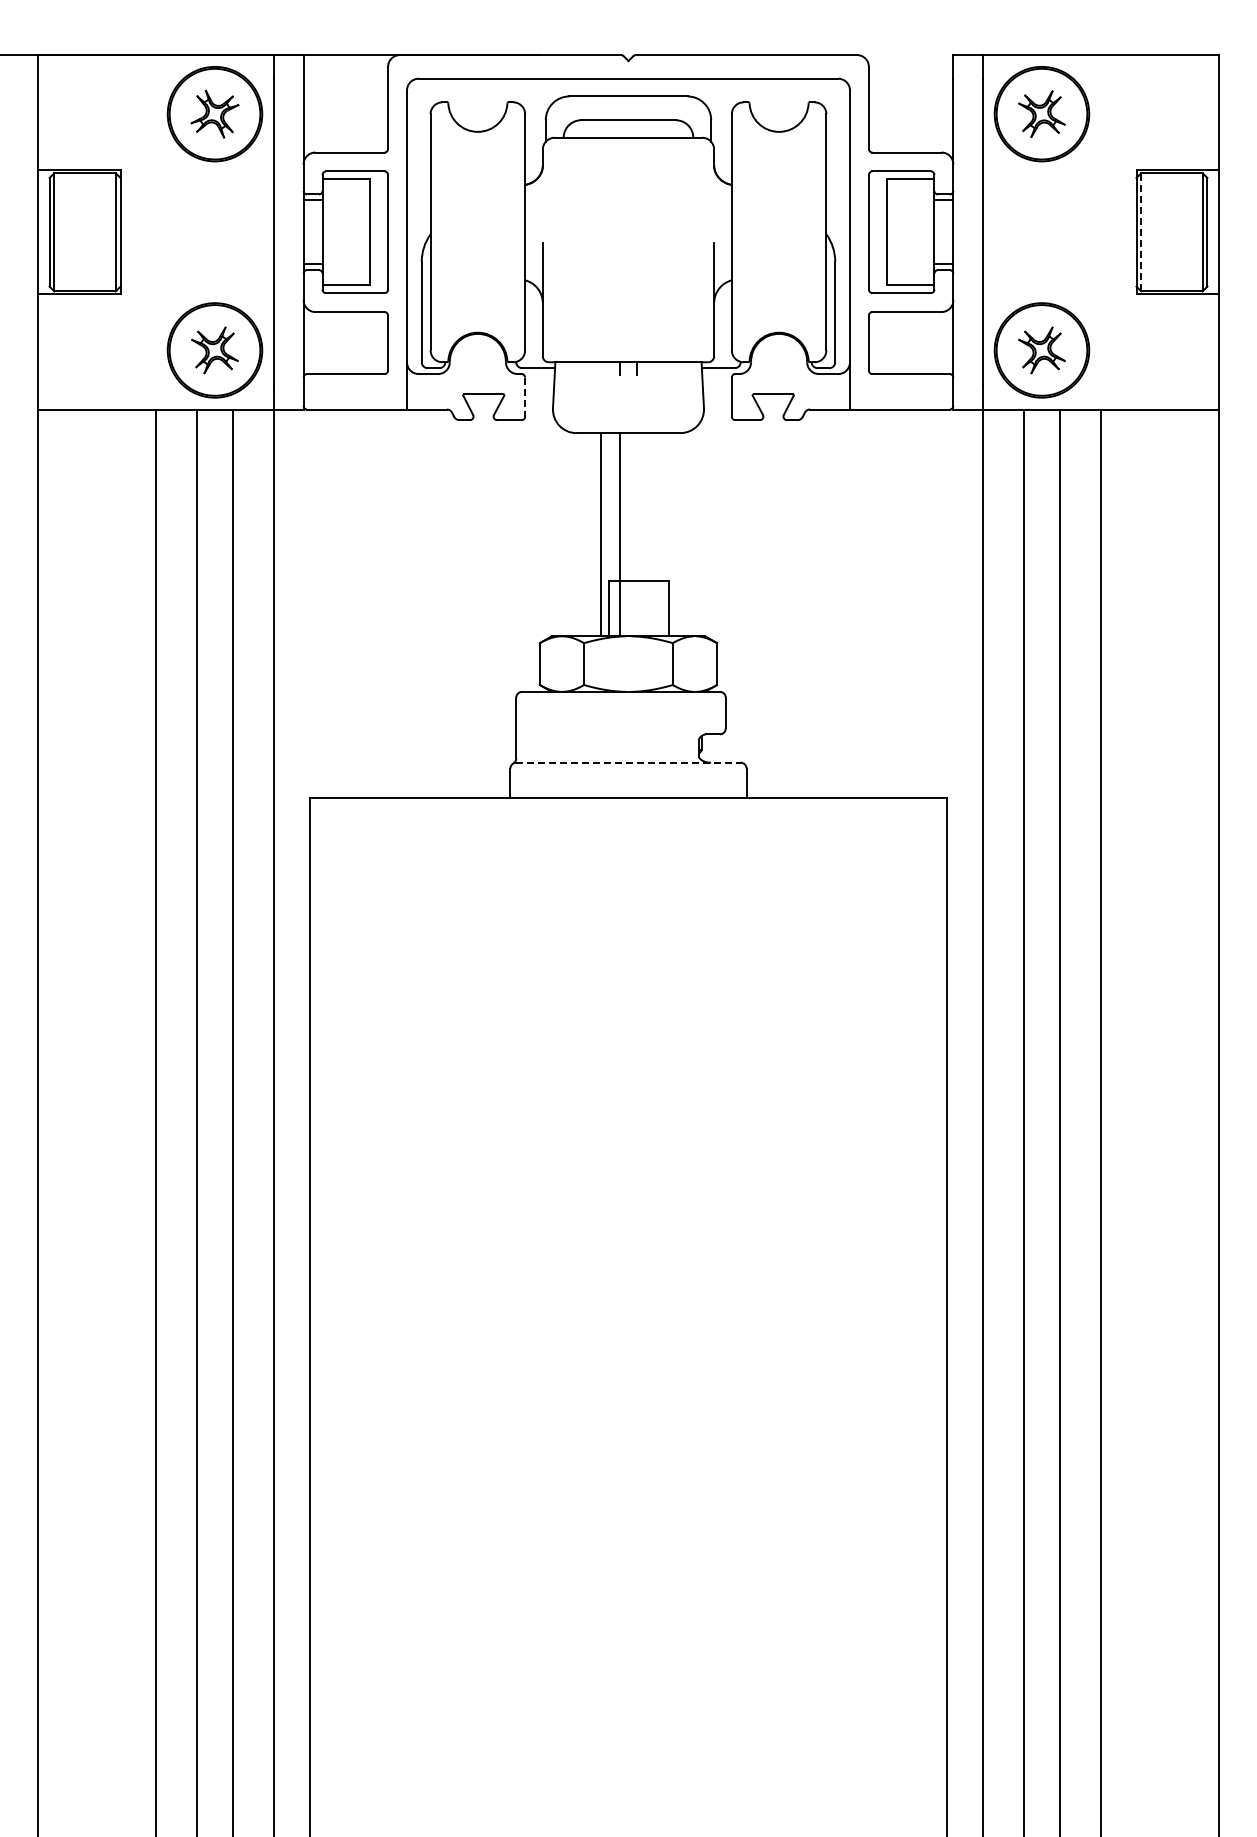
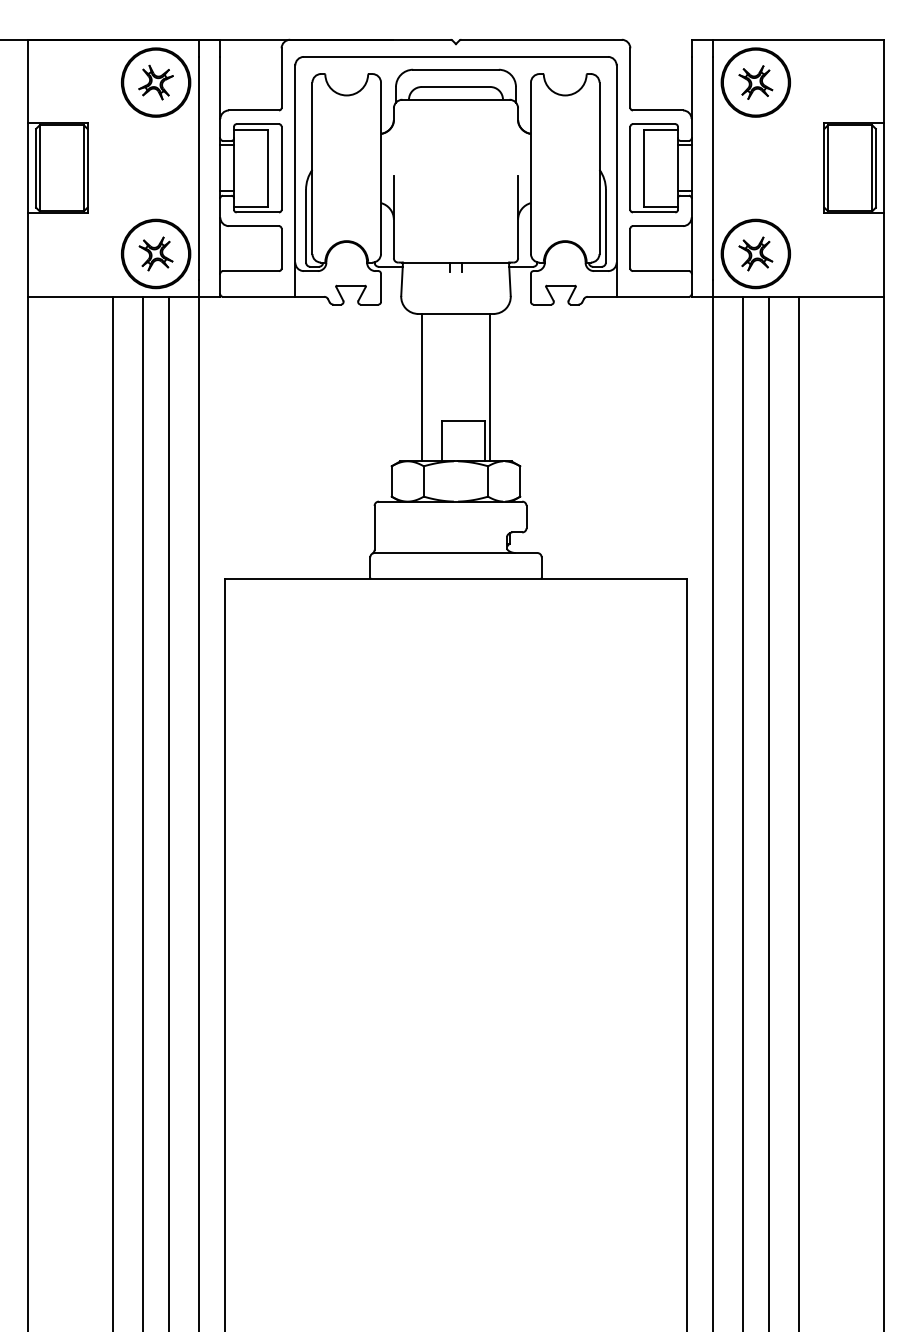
line: (1141, 231) -> (828, 167), dashed -> solid
line: (525, 397) -> (381, 288), dashed -> solid
line: (600, 534) -> (490, 387), moved
line: (620, 534) -> (421, 387), moved
line: (629, 762) -> (456, 552), dashed -> solid

